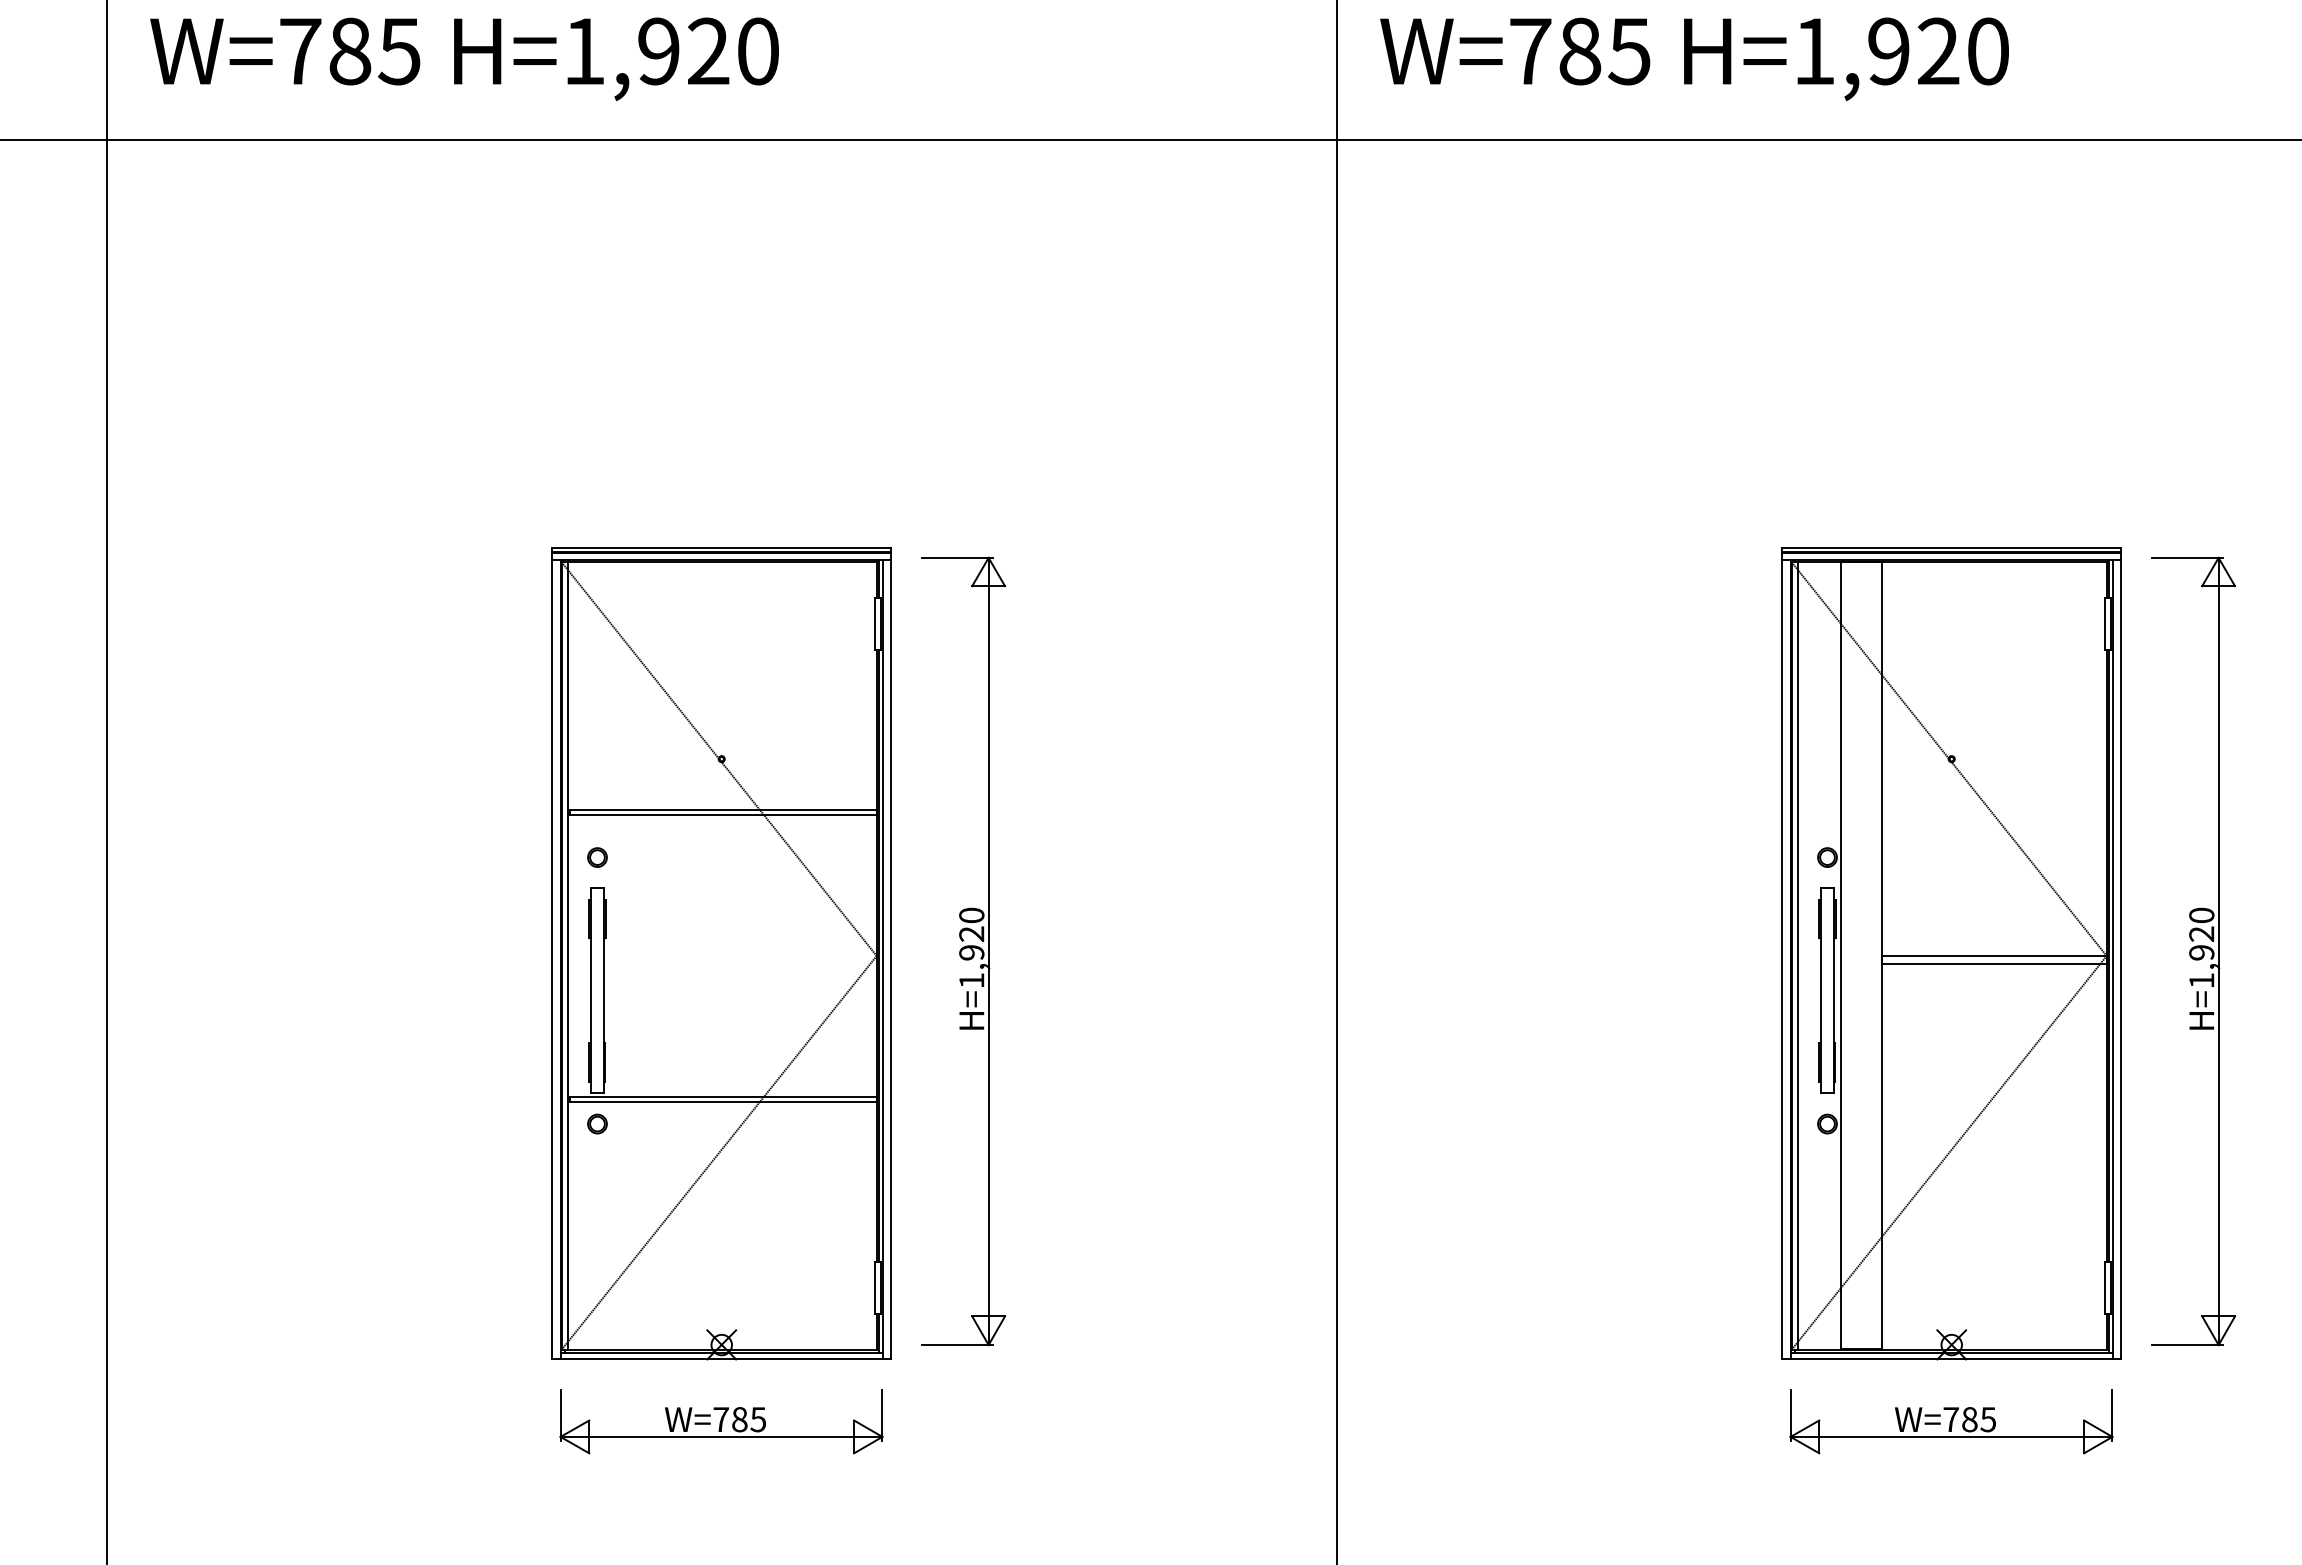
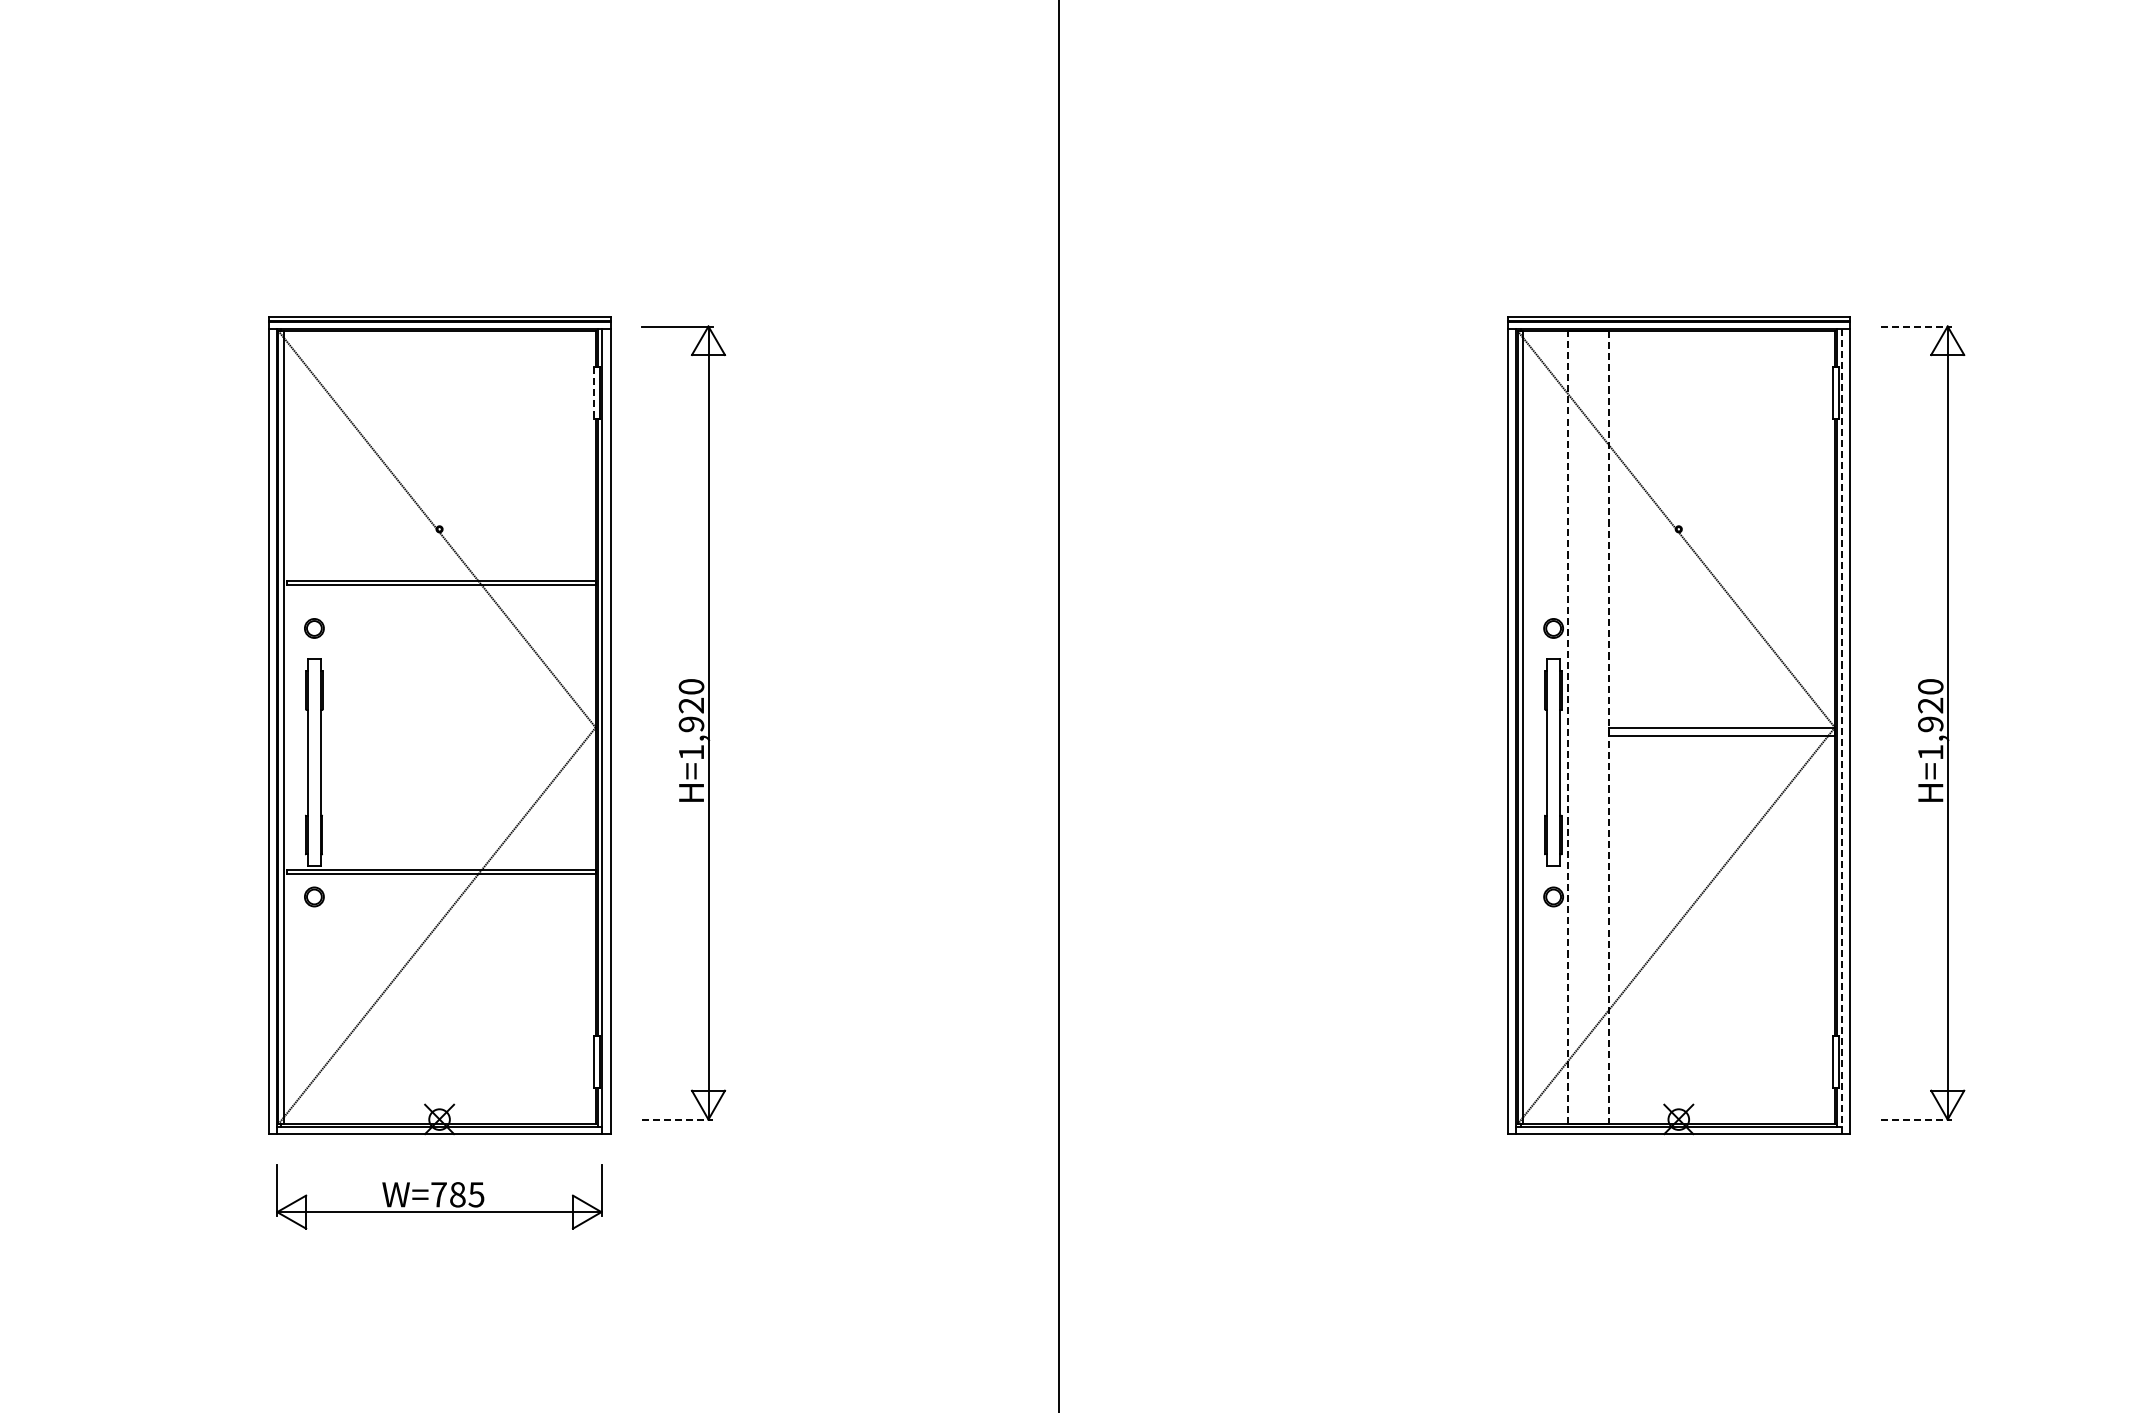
line: (2188, 557) -> (1917, 326), solid -> dashed
line: (874, 624) -> (593, 393), solid -> dashed
line: (1841, 955) -> (1567, 727), solid -> dashed
line: (1882, 956) -> (1609, 728), solid -> dashed
line: (2113, 960) -> (1841, 732), solid -> dashed
line: (958, 1345) -> (678, 1120), solid -> dashed
line: (2188, 1345) -> (1917, 1120), solid -> dashed
part: (1951, 1421) -> (1678, 1196), removed

